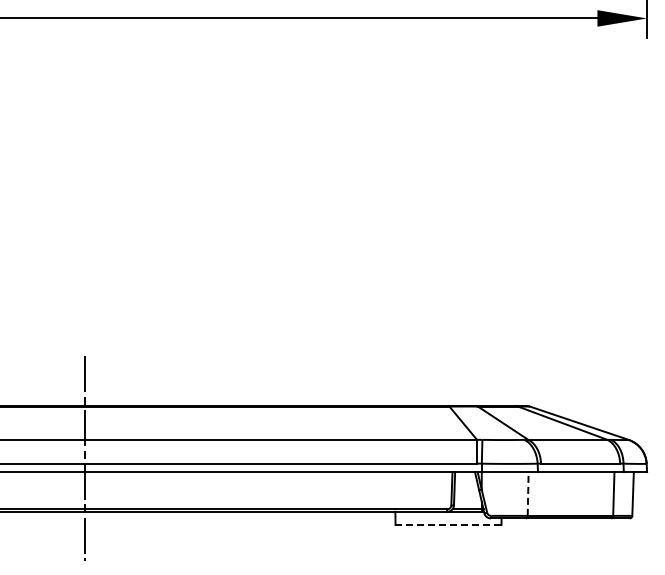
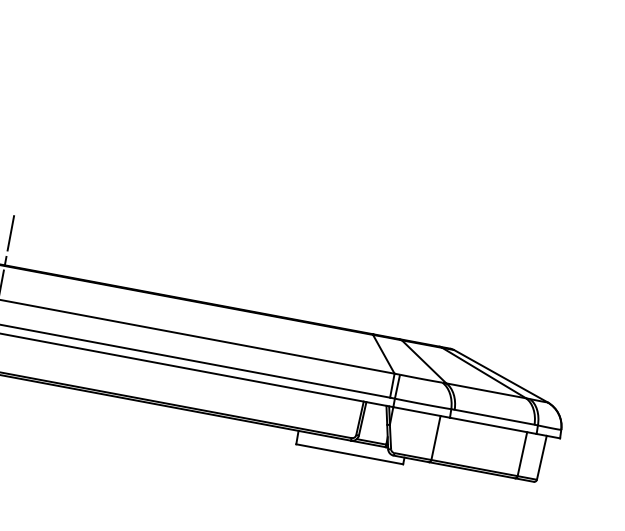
line: (528, 493) -> (436, 437), dashed -> solid
line: (448, 525) -> (349, 454), dashed -> solid

